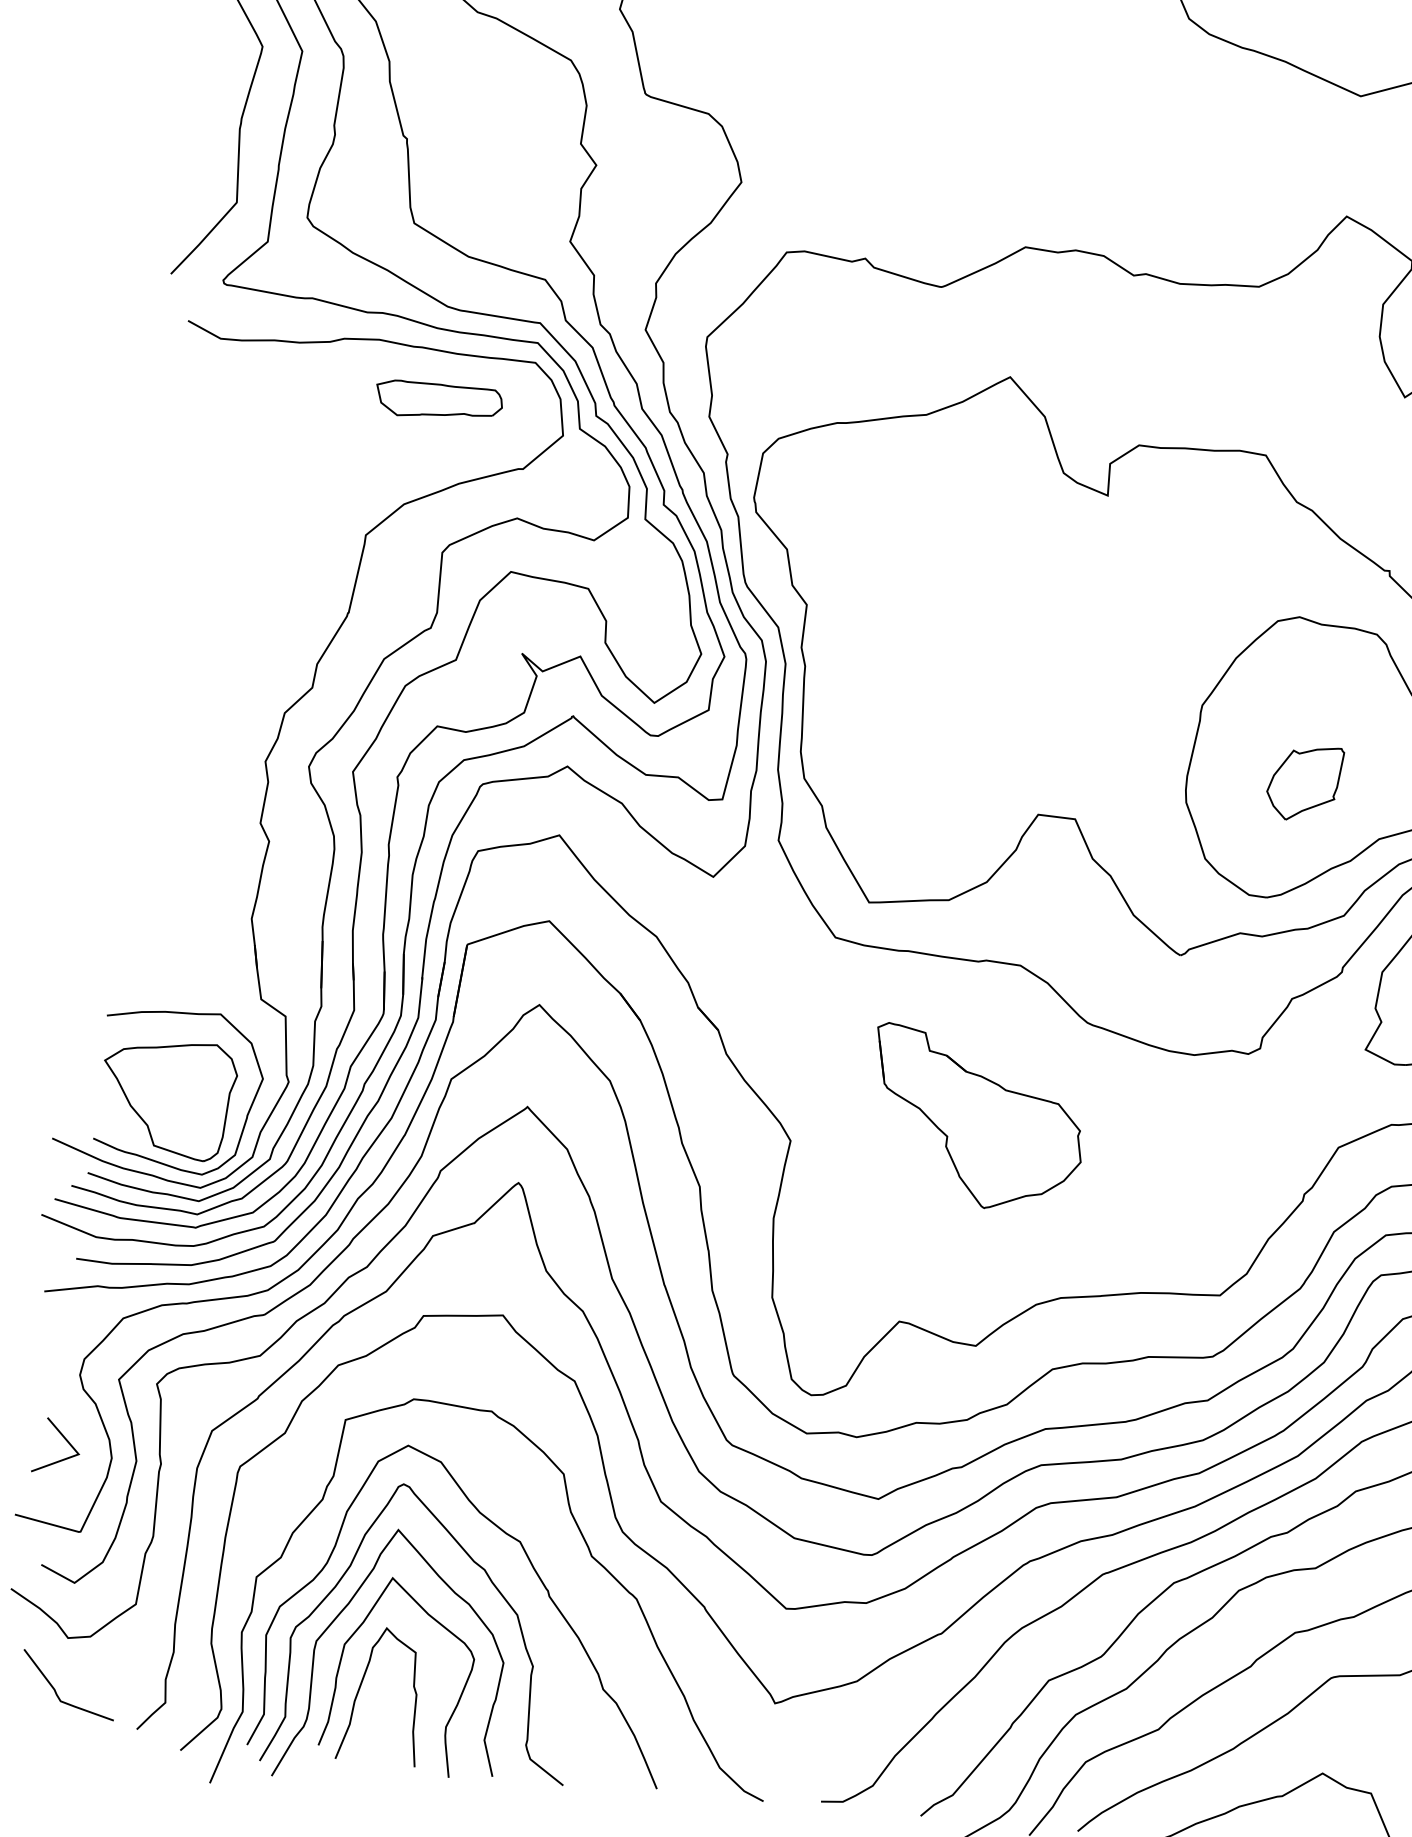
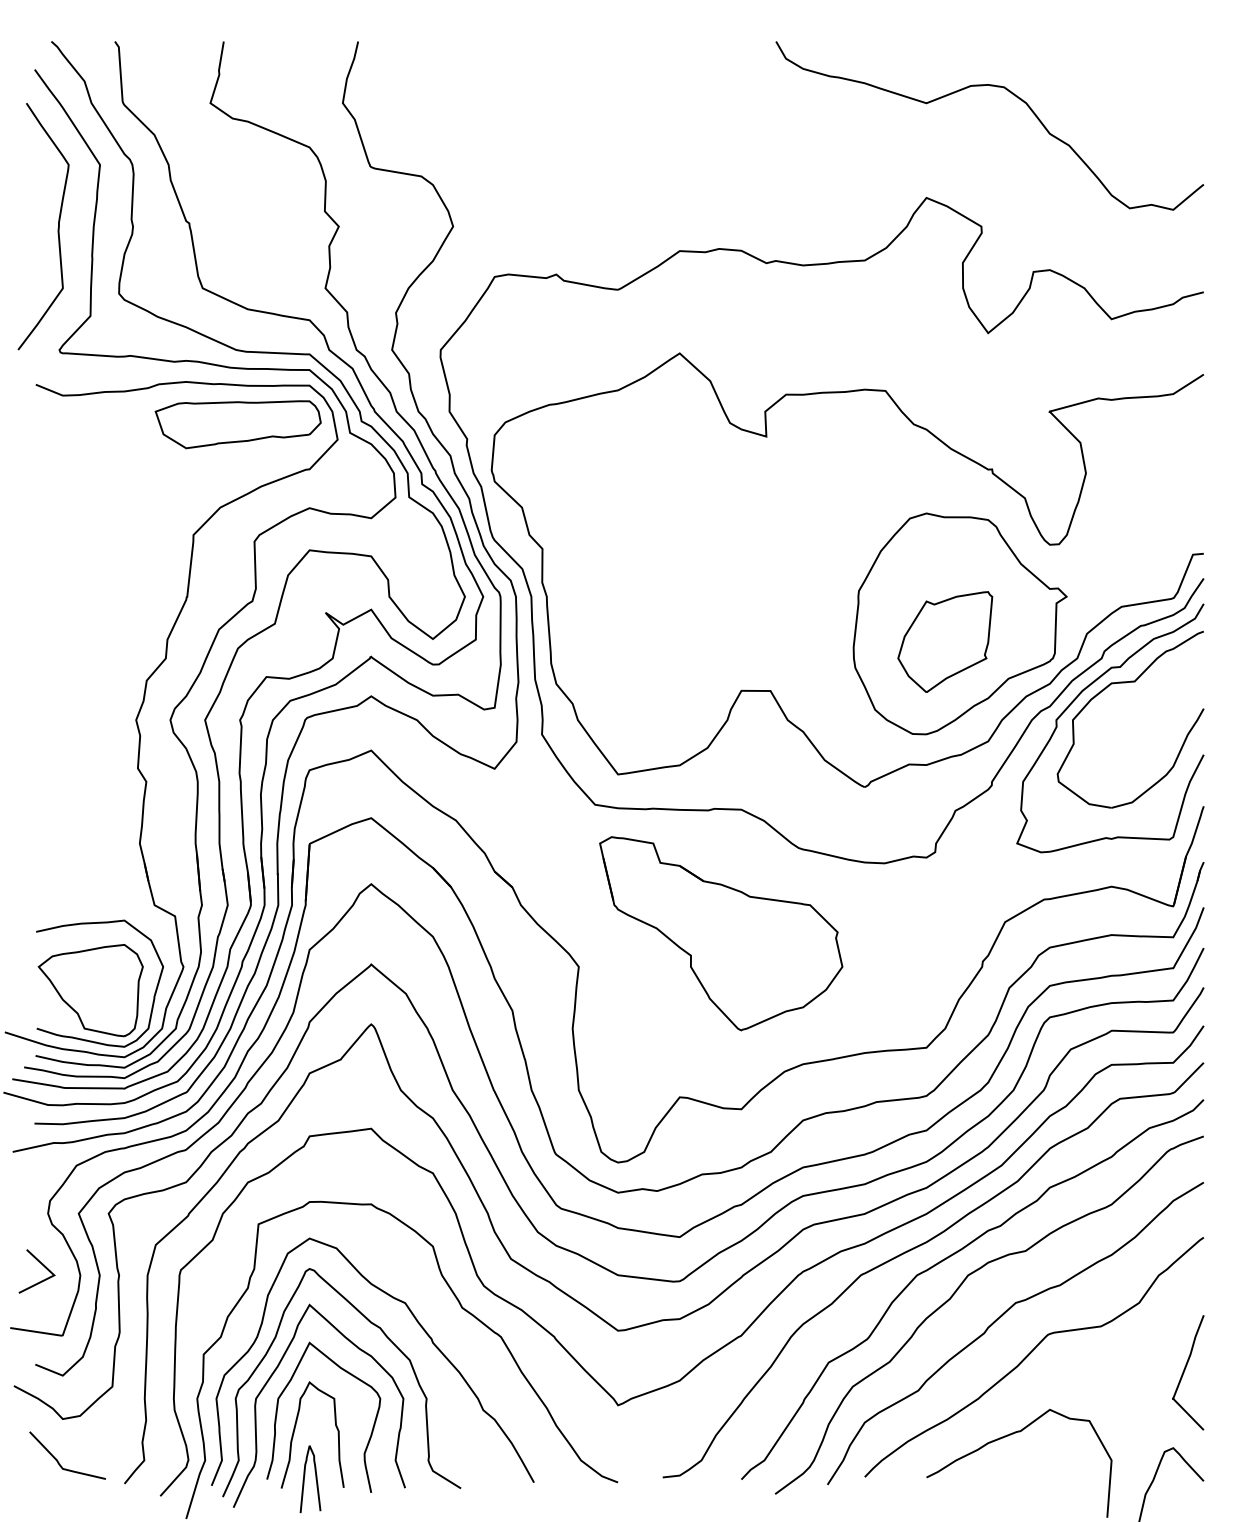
part: (438, 401) -> (237, 424), size x1.67
part: (1304, 782) -> (945, 641), size x1.67
part: (976, 1119) -> (721, 933), size x1.43
curve: (380, 1751) -> (315, 1478), added

